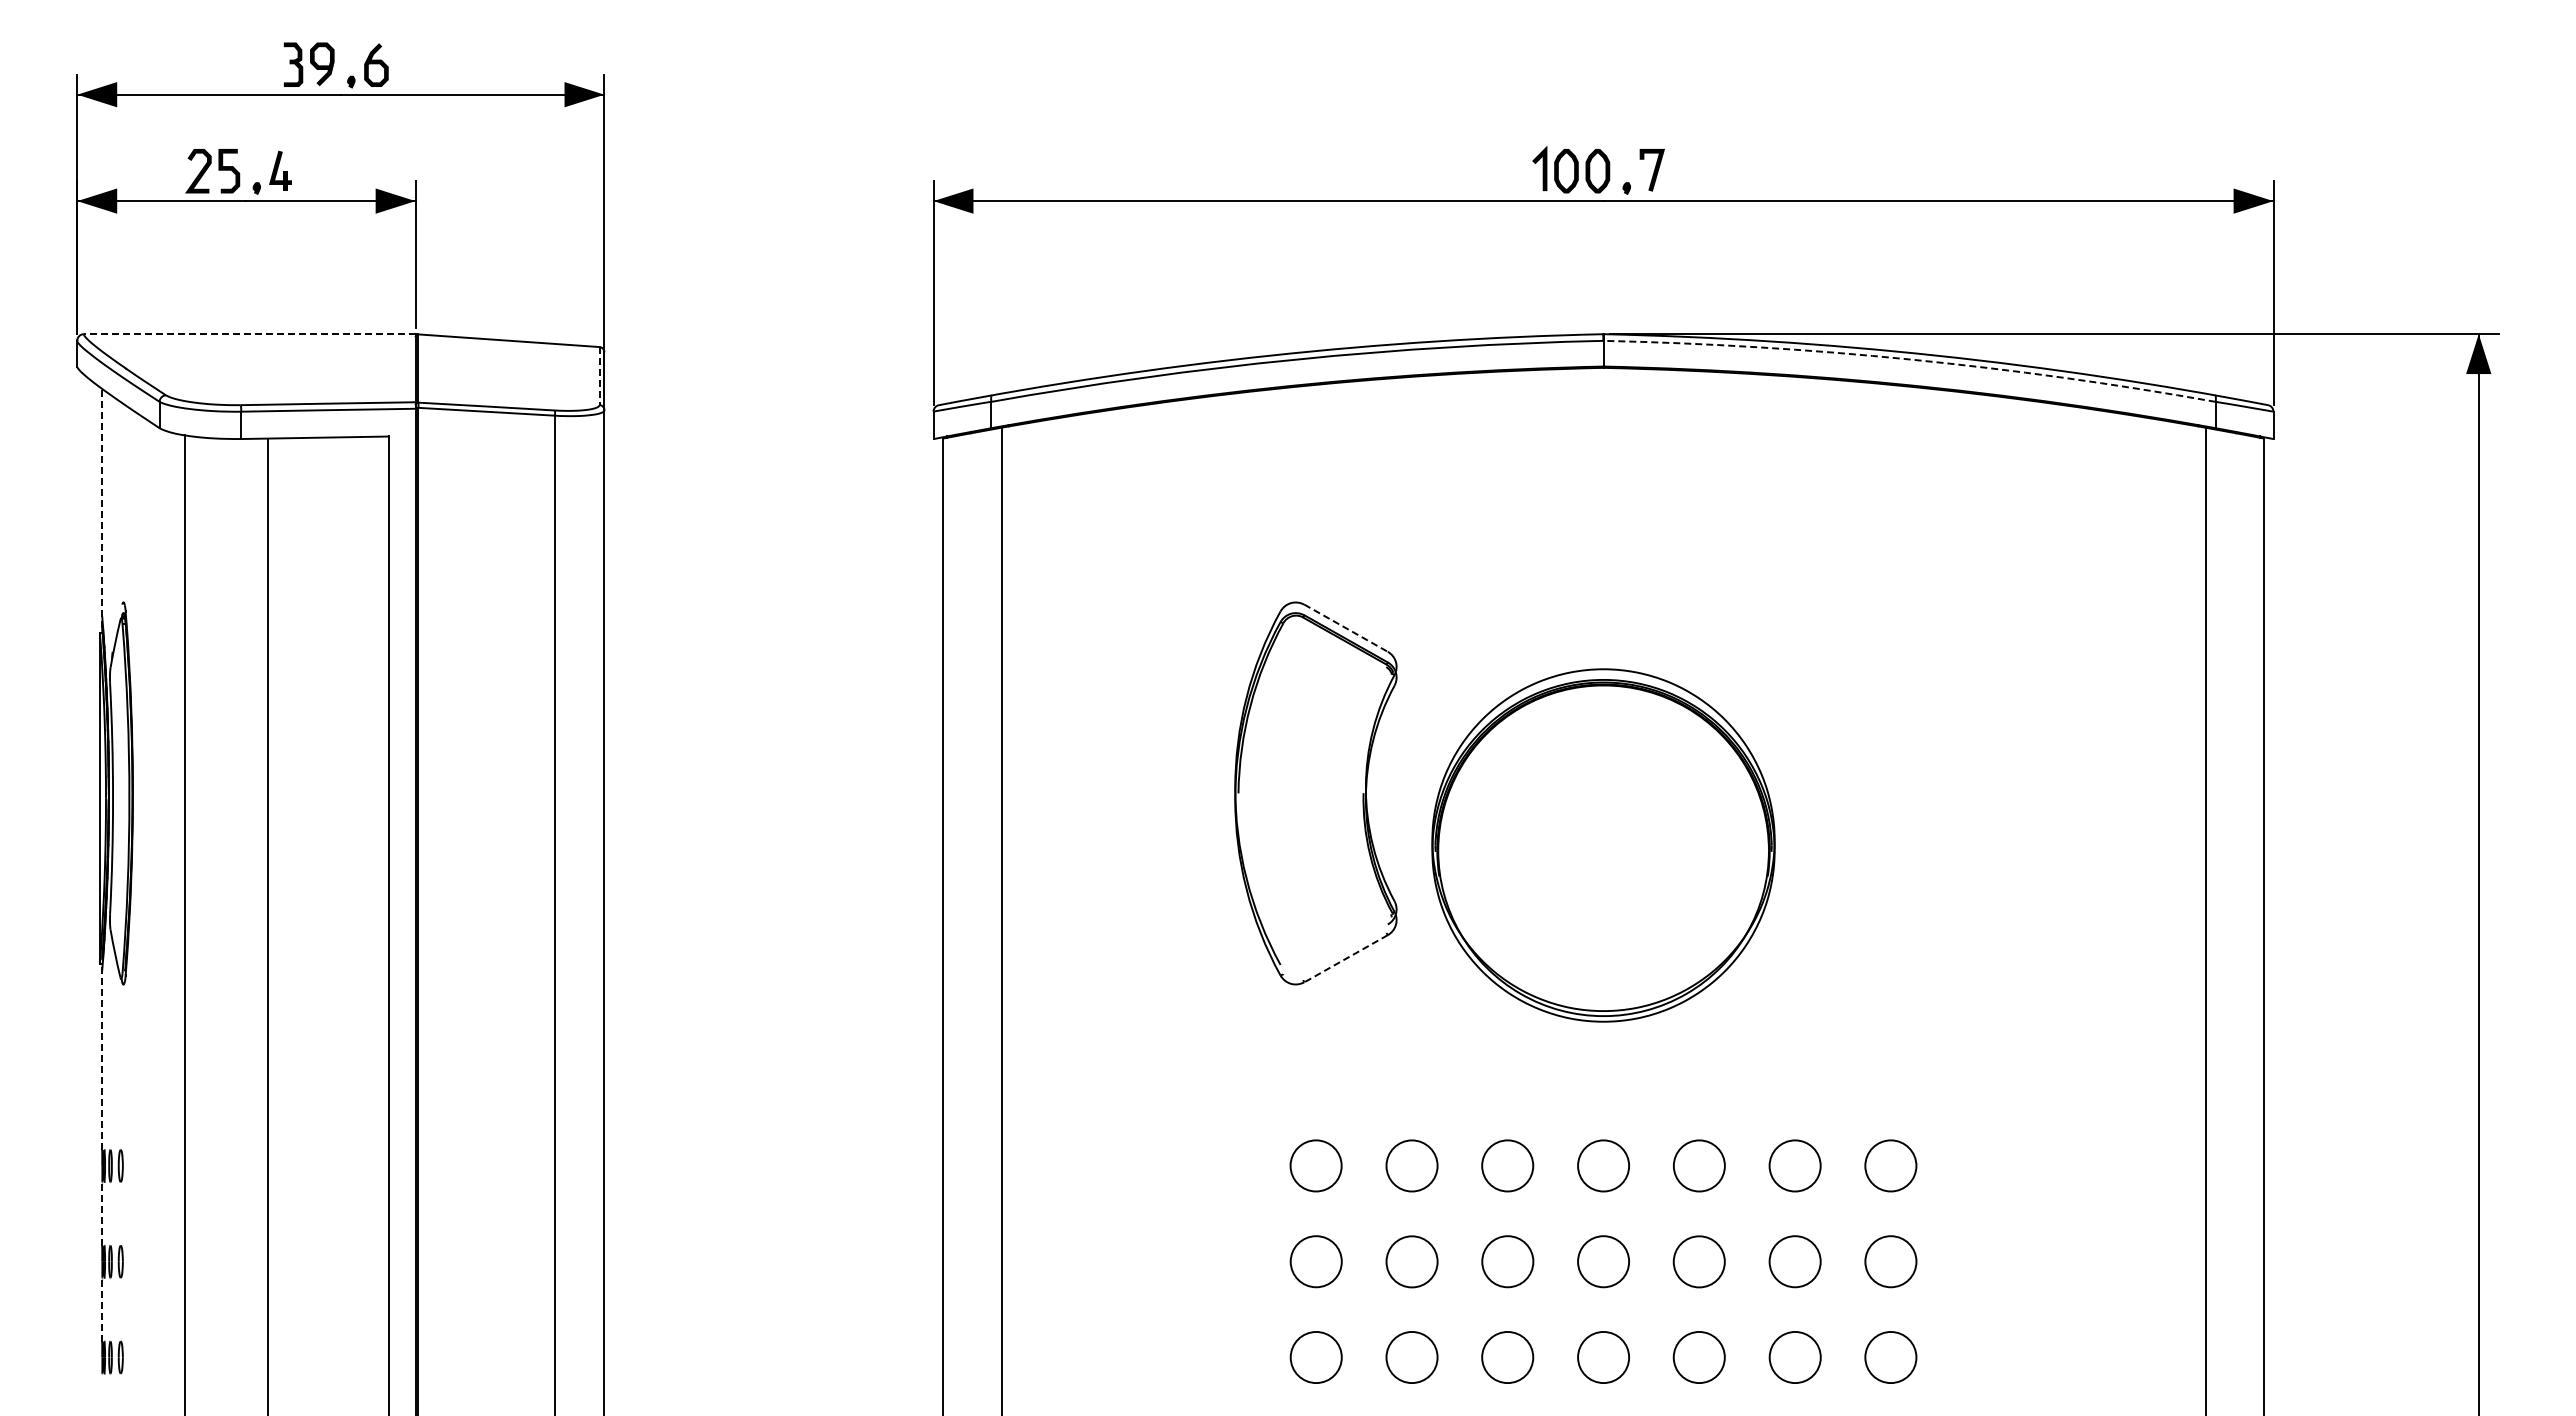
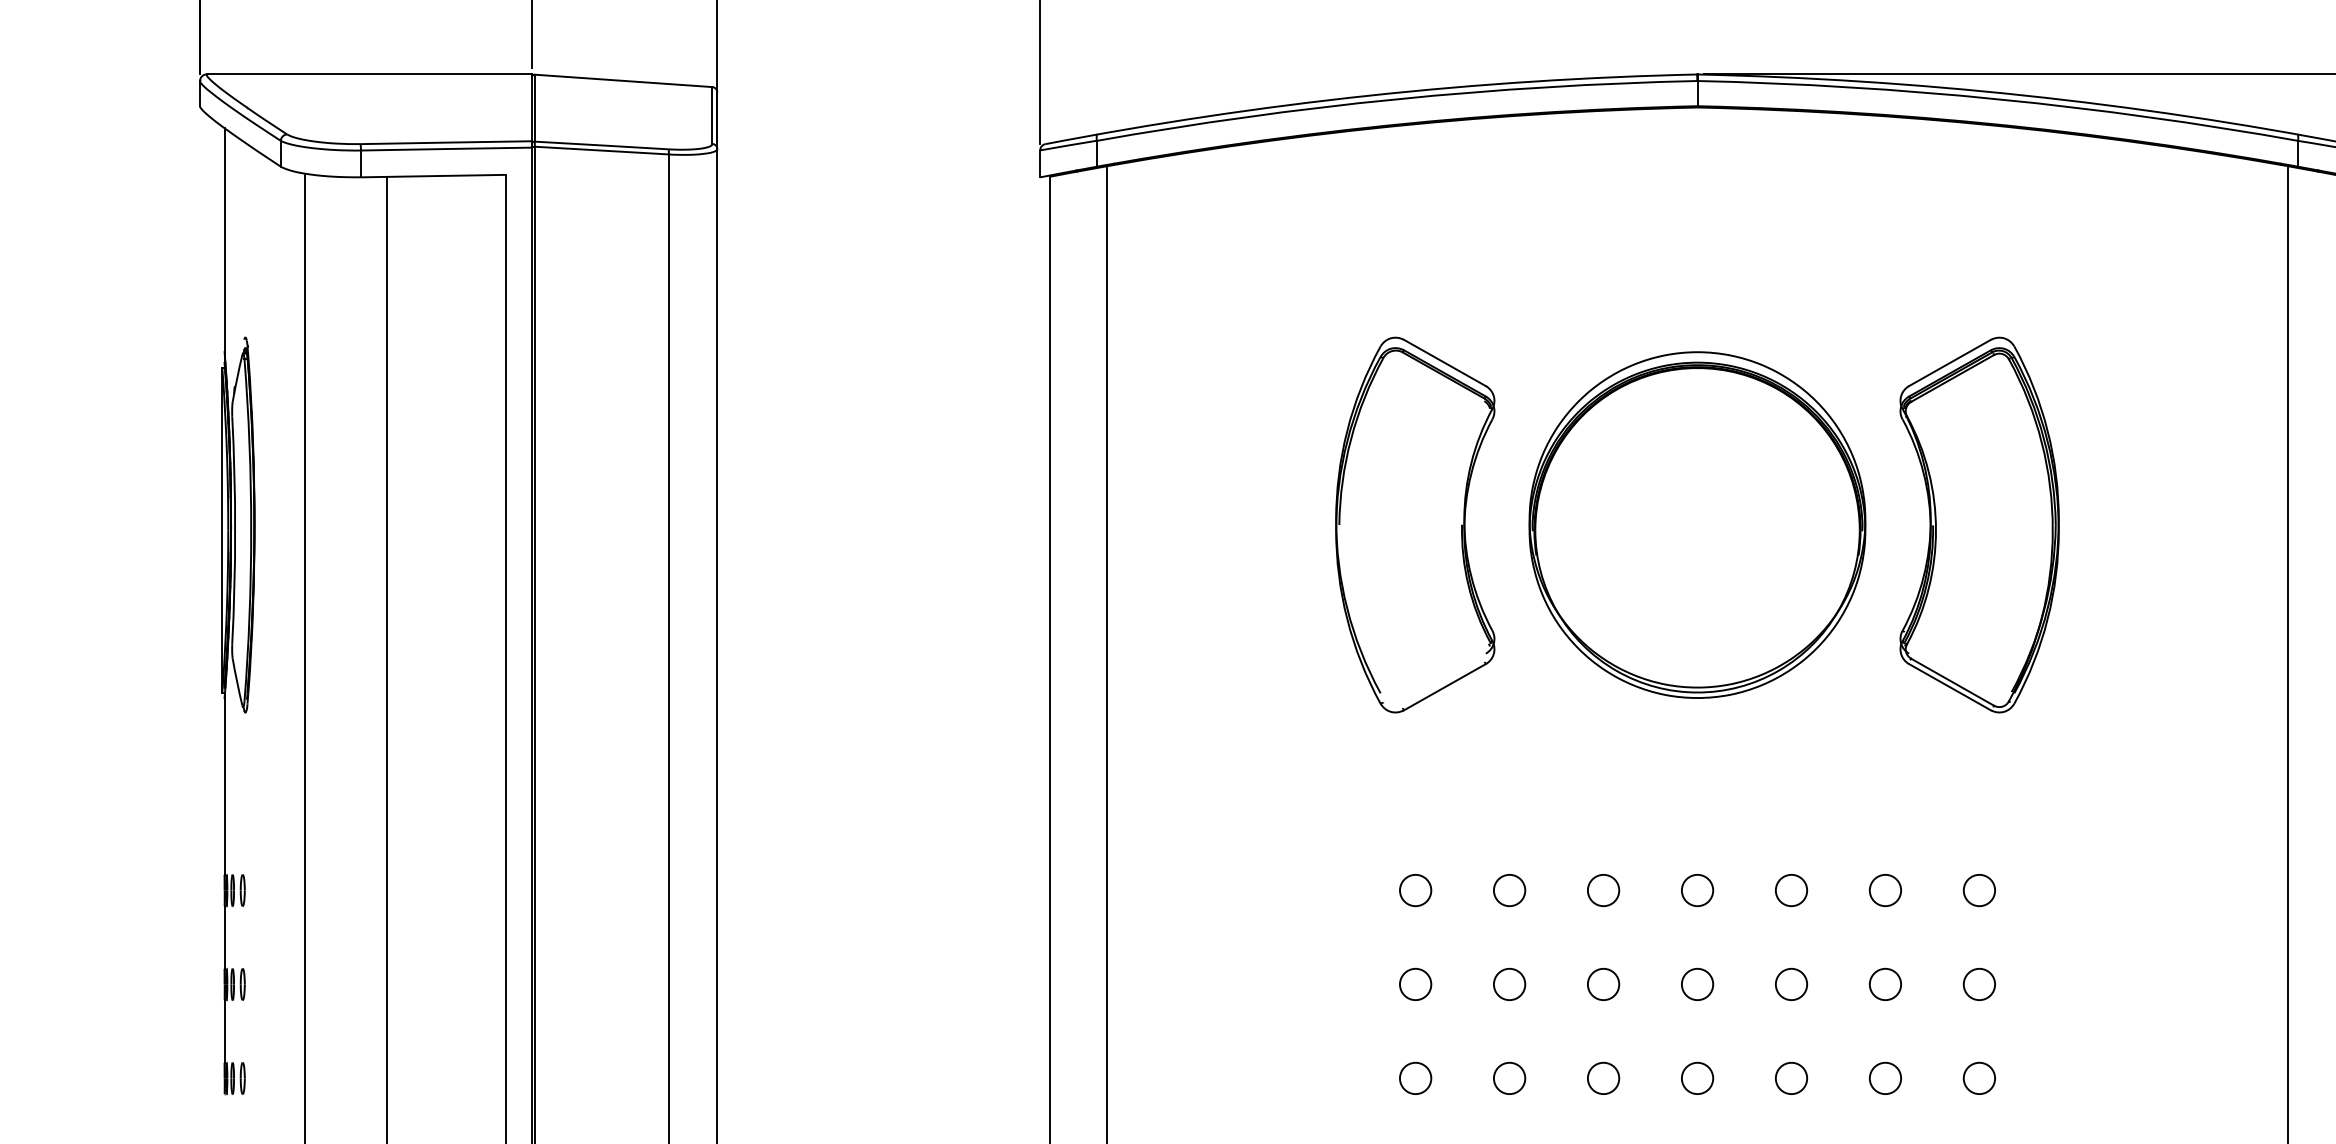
line: (249, 334) -> (369, 74), dashed -> solid
arc: (1910, 359) -> (1998, 99), dashed -> solid
line: (599, 376) -> (712, 115), dashed -> solid
line: (102, 507) -> (224, 244), dashed -> solid
line: (1346, 628) -> (1445, 363), dashed -> solid
part: (1890, 793) -> (1979, 525), added
part: (1603, 845) -> (1697, 525), moved
line: (1346, 958) -> (1445, 686), dashed -> solid
line: (102, 1057) -> (224, 784), dashed -> solid
circle: (1316, 1165) -> (1415, 890), size x0.62
circle: (1412, 1165) -> (1510, 890), size x0.62
circle: (1507, 1165) -> (1603, 890), size x0.62
circle: (1603, 1165) -> (1697, 890), size x0.62
circle: (1699, 1165) -> (1791, 890), size x0.62
circle: (1795, 1165) -> (1885, 890), size x0.62
circle: (1890, 1165) -> (1979, 890), size x0.62
line: (102, 1213) -> (224, 937), dashed -> solid
circle: (1316, 1261) -> (1415, 984), size x0.62
circle: (1411, 1261) -> (1509, 984), size x0.62
circle: (1507, 1261) -> (1603, 984), size x0.62
circle: (1603, 1261) -> (1697, 984), size x0.62
circle: (1699, 1261) -> (1791, 984), size x0.62
circle: (1795, 1261) -> (1885, 984), size x0.62
circle: (1890, 1261) -> (1979, 984), size x0.62
line: (102, 1309) -> (224, 1031), dashed -> solid
circle: (1316, 1357) -> (1415, 1078), size x0.62
circle: (1412, 1357) -> (1510, 1078), size x0.62
circle: (1507, 1357) -> (1603, 1078), size x0.62
circle: (1603, 1357) -> (1697, 1078), size x0.62
circle: (1699, 1357) -> (1791, 1078), size x0.62
circle: (1794, 1357) -> (1884, 1078), size x0.62
circle: (1890, 1357) -> (1979, 1078), size x0.62

